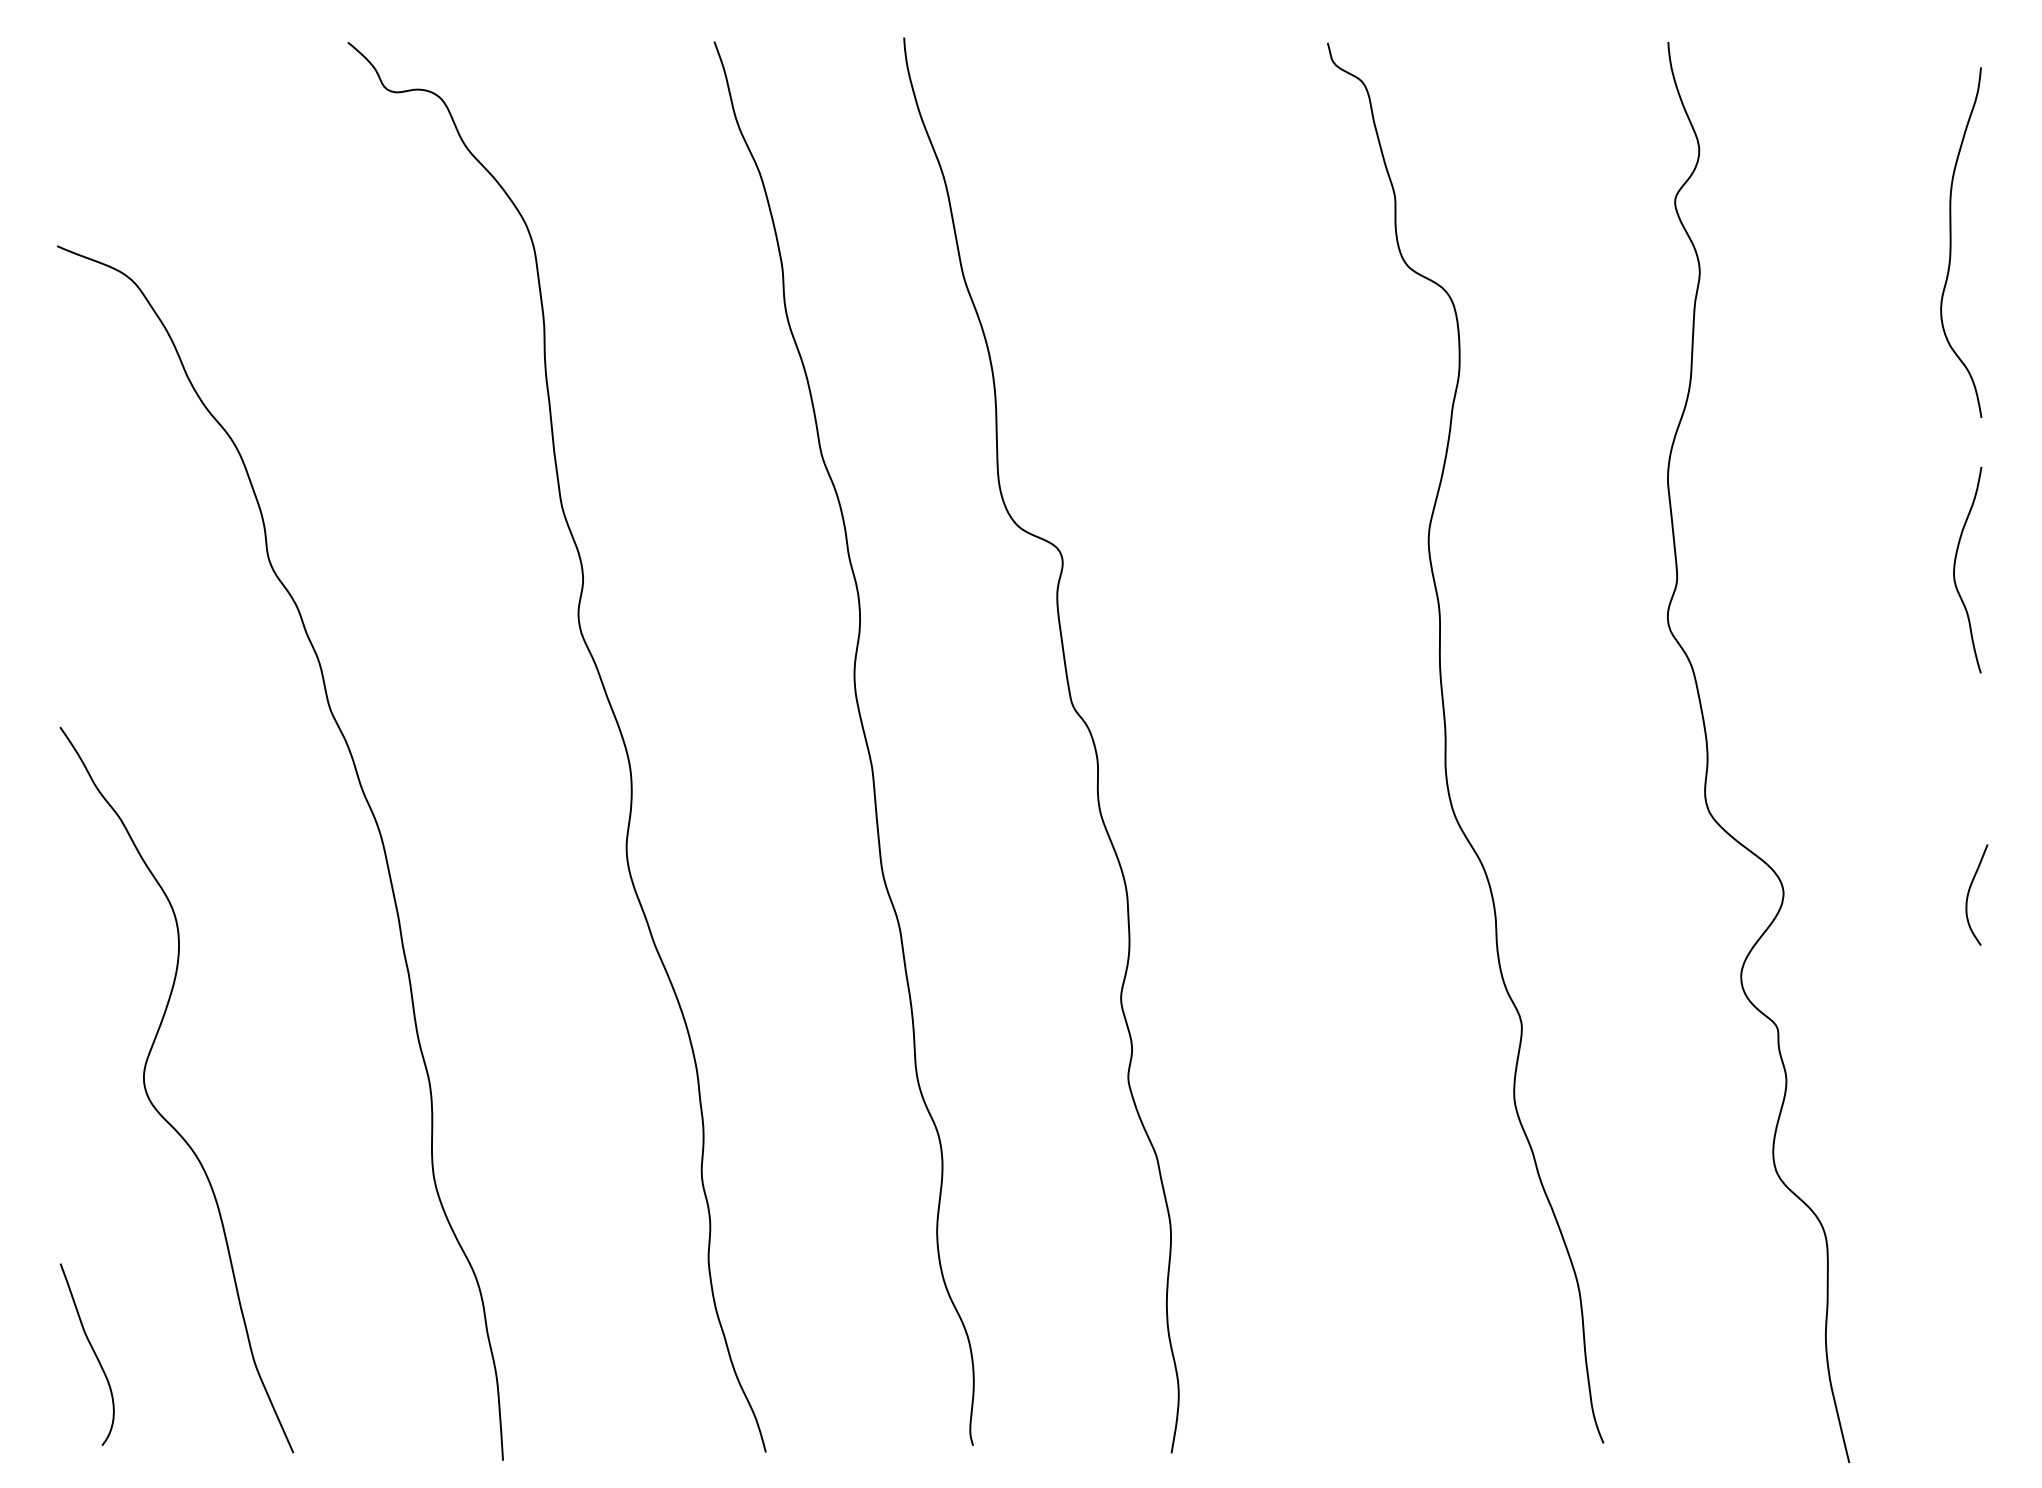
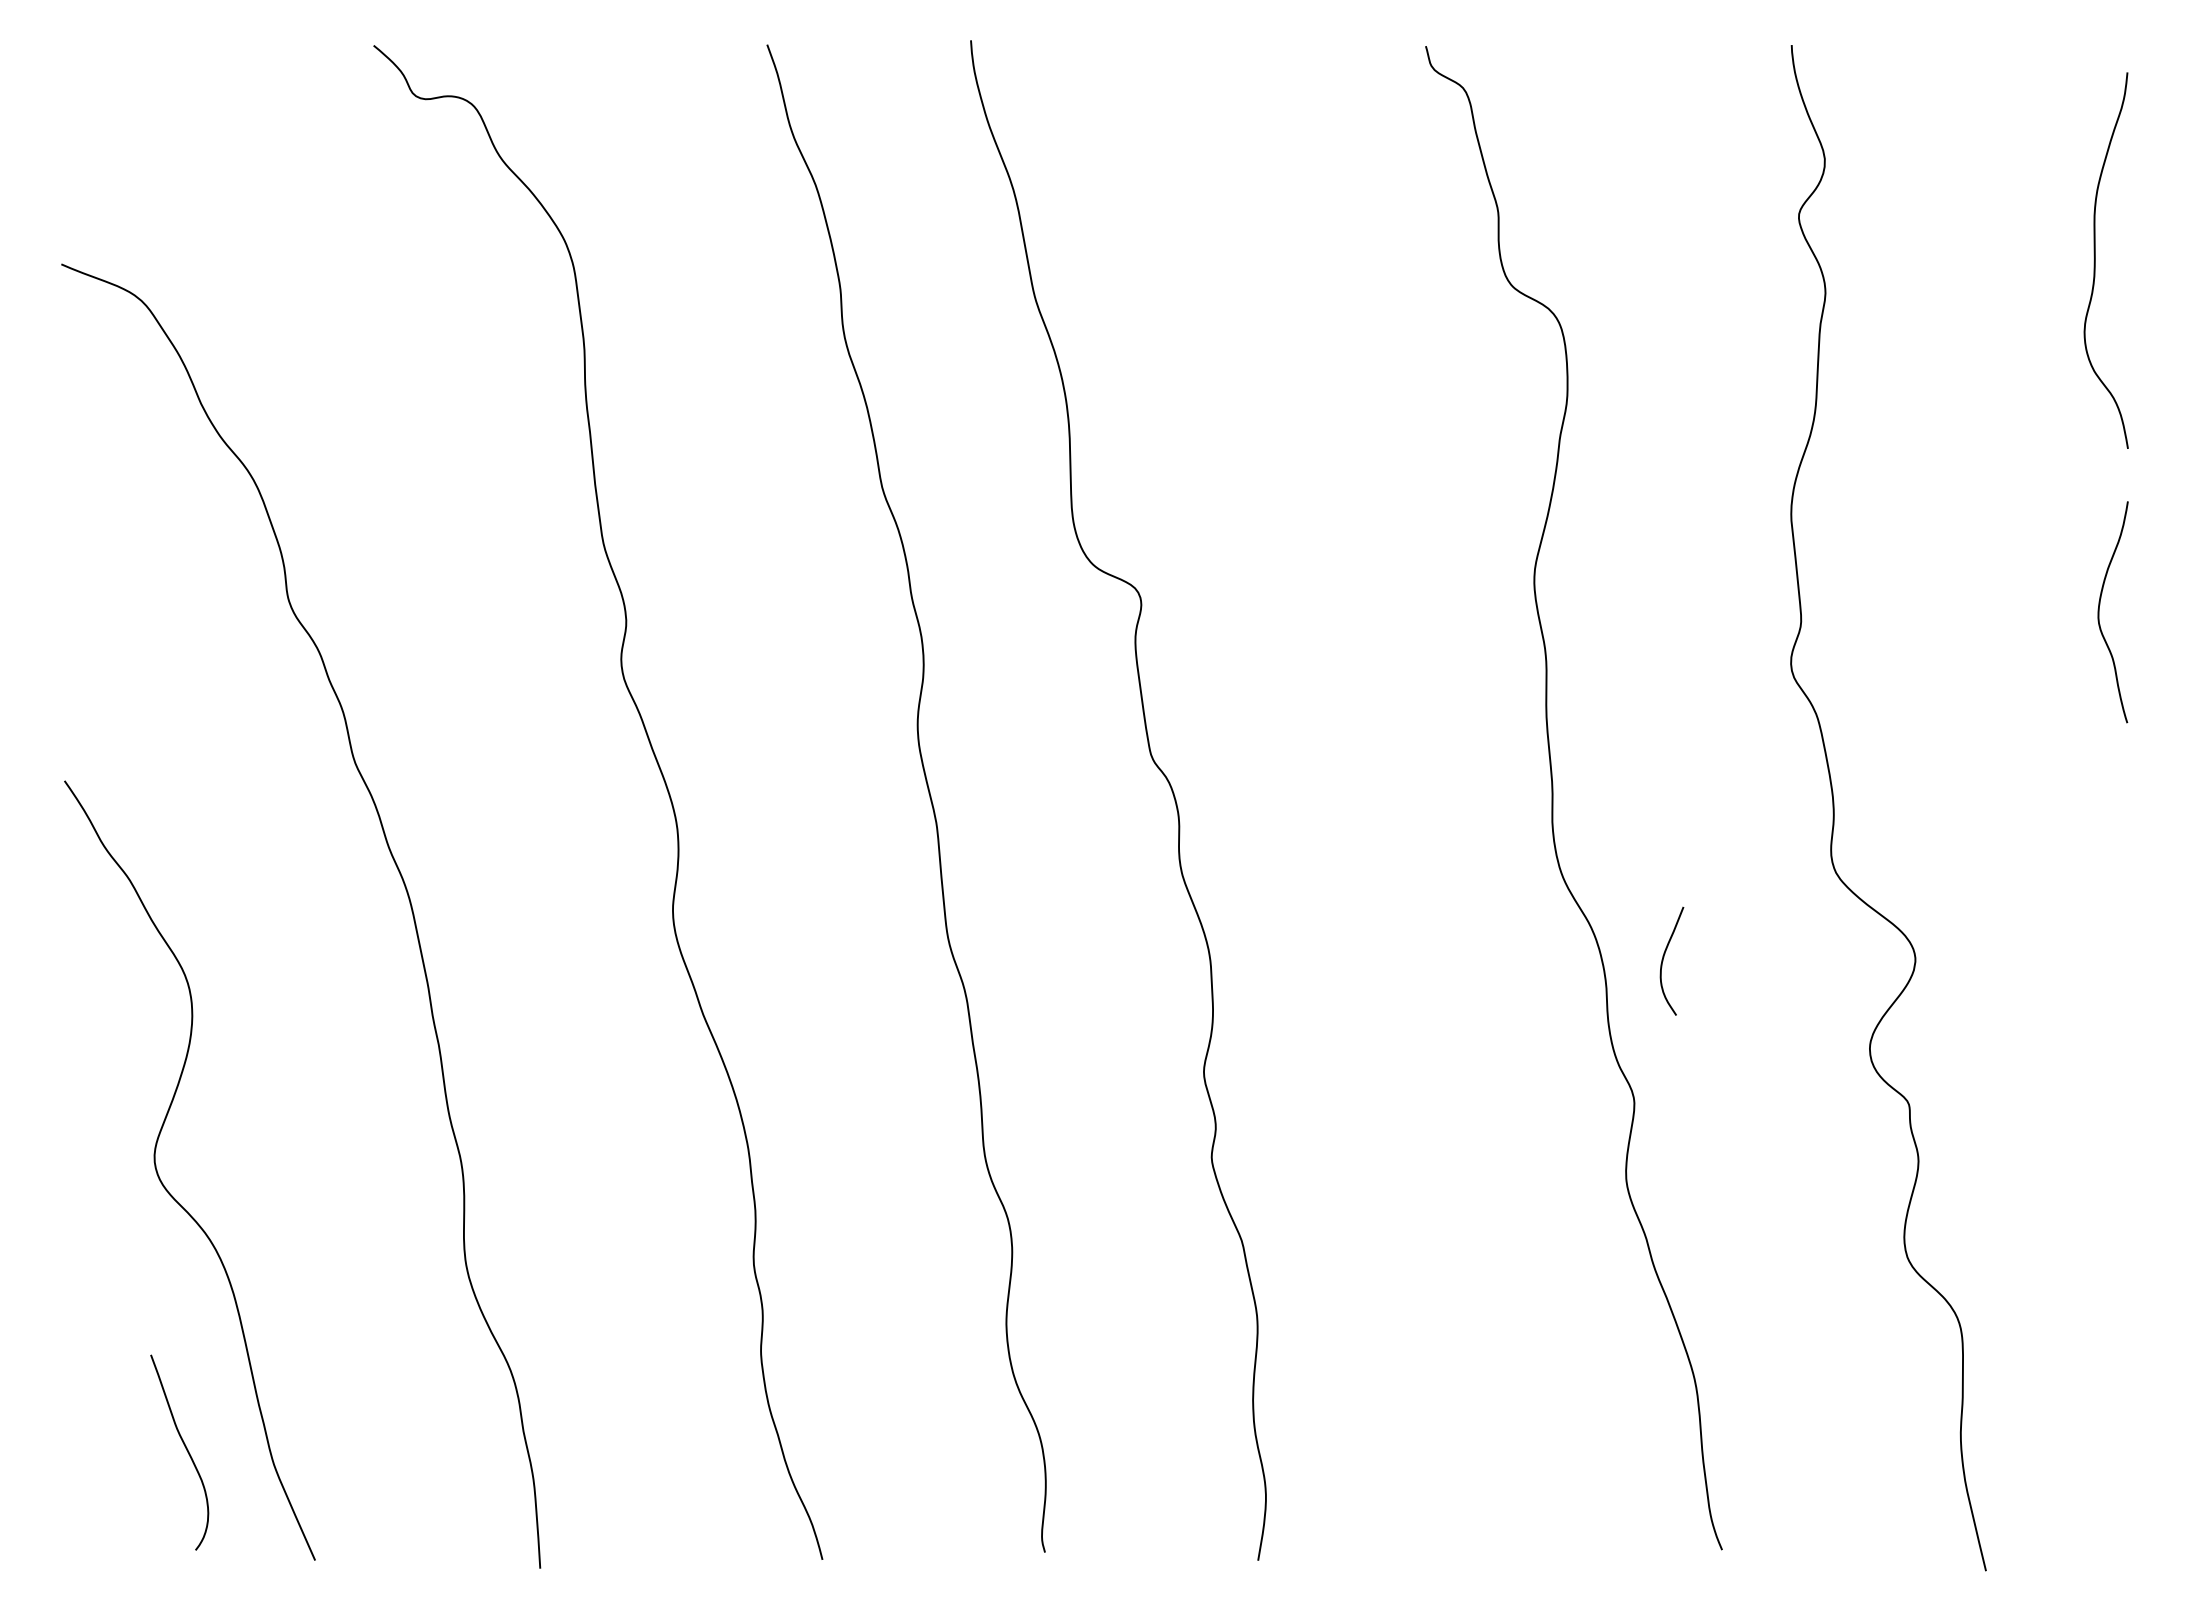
curve: (1969, 893) -> (1664, 959), moved
curve: (92, 1350) -> (185, 1448), moved

